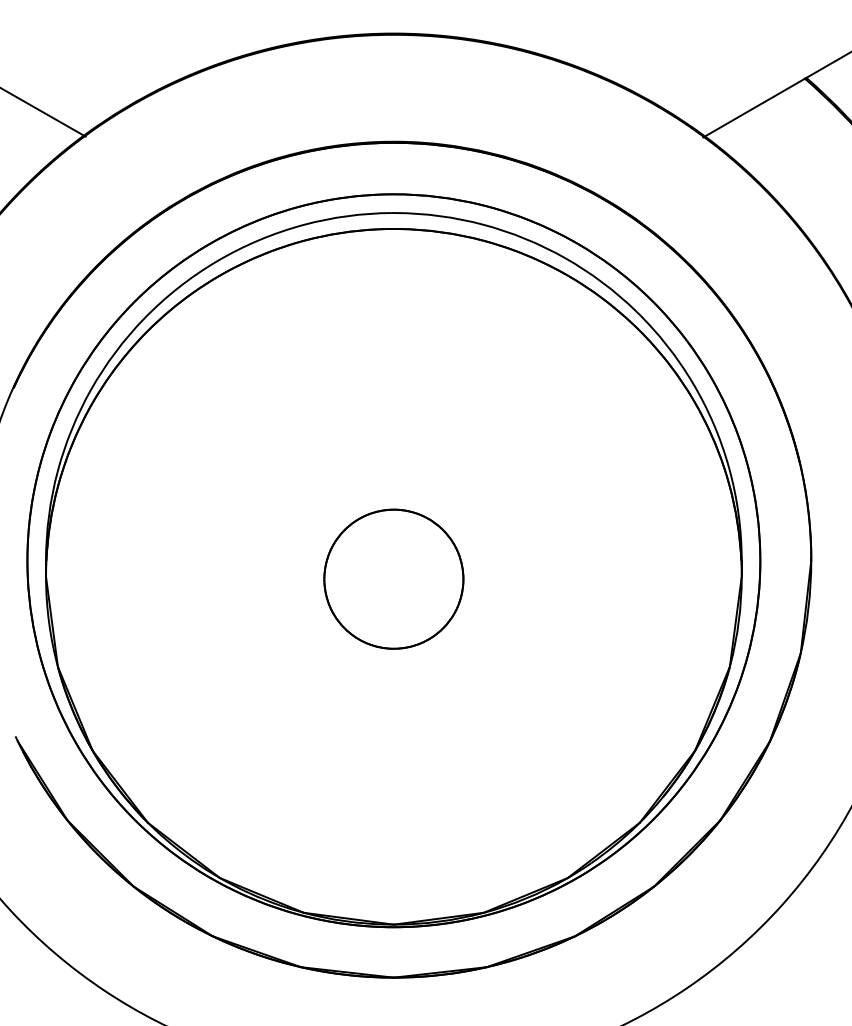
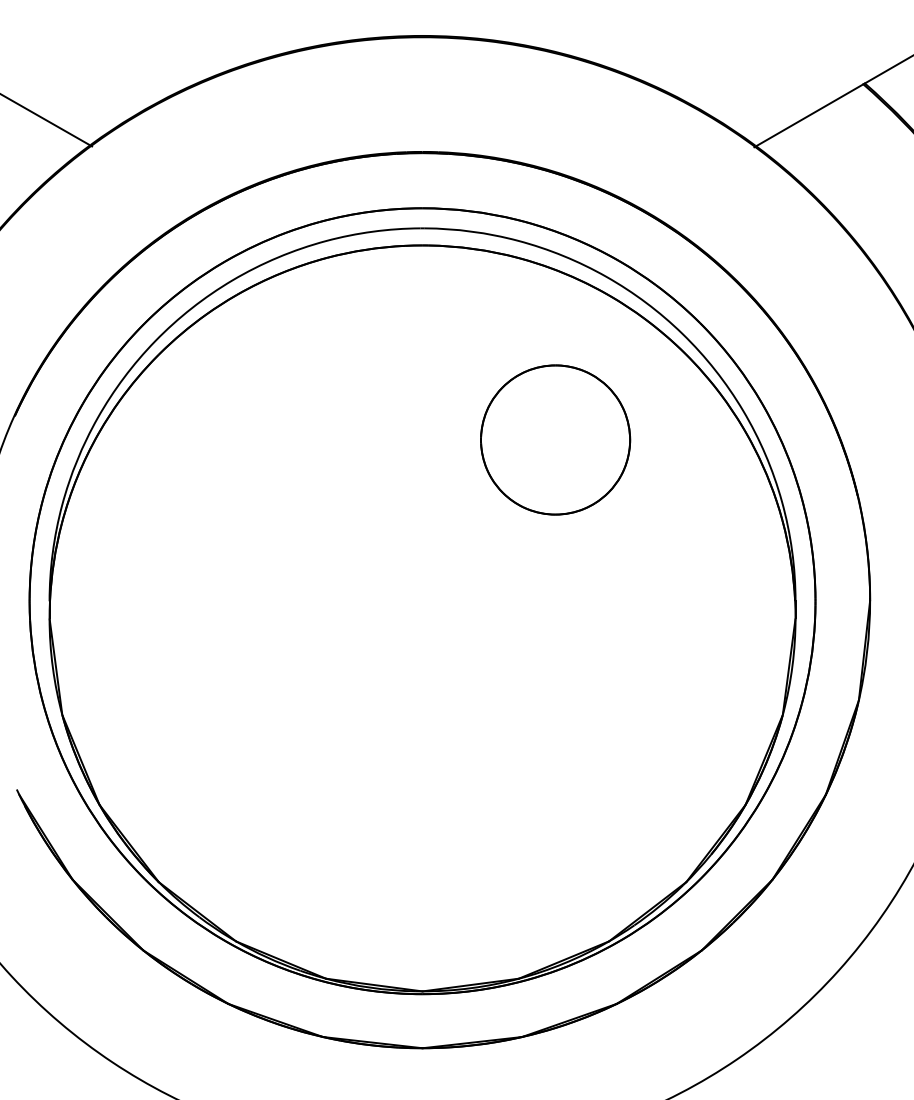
part: (393, 578) -> (555, 439), moved

